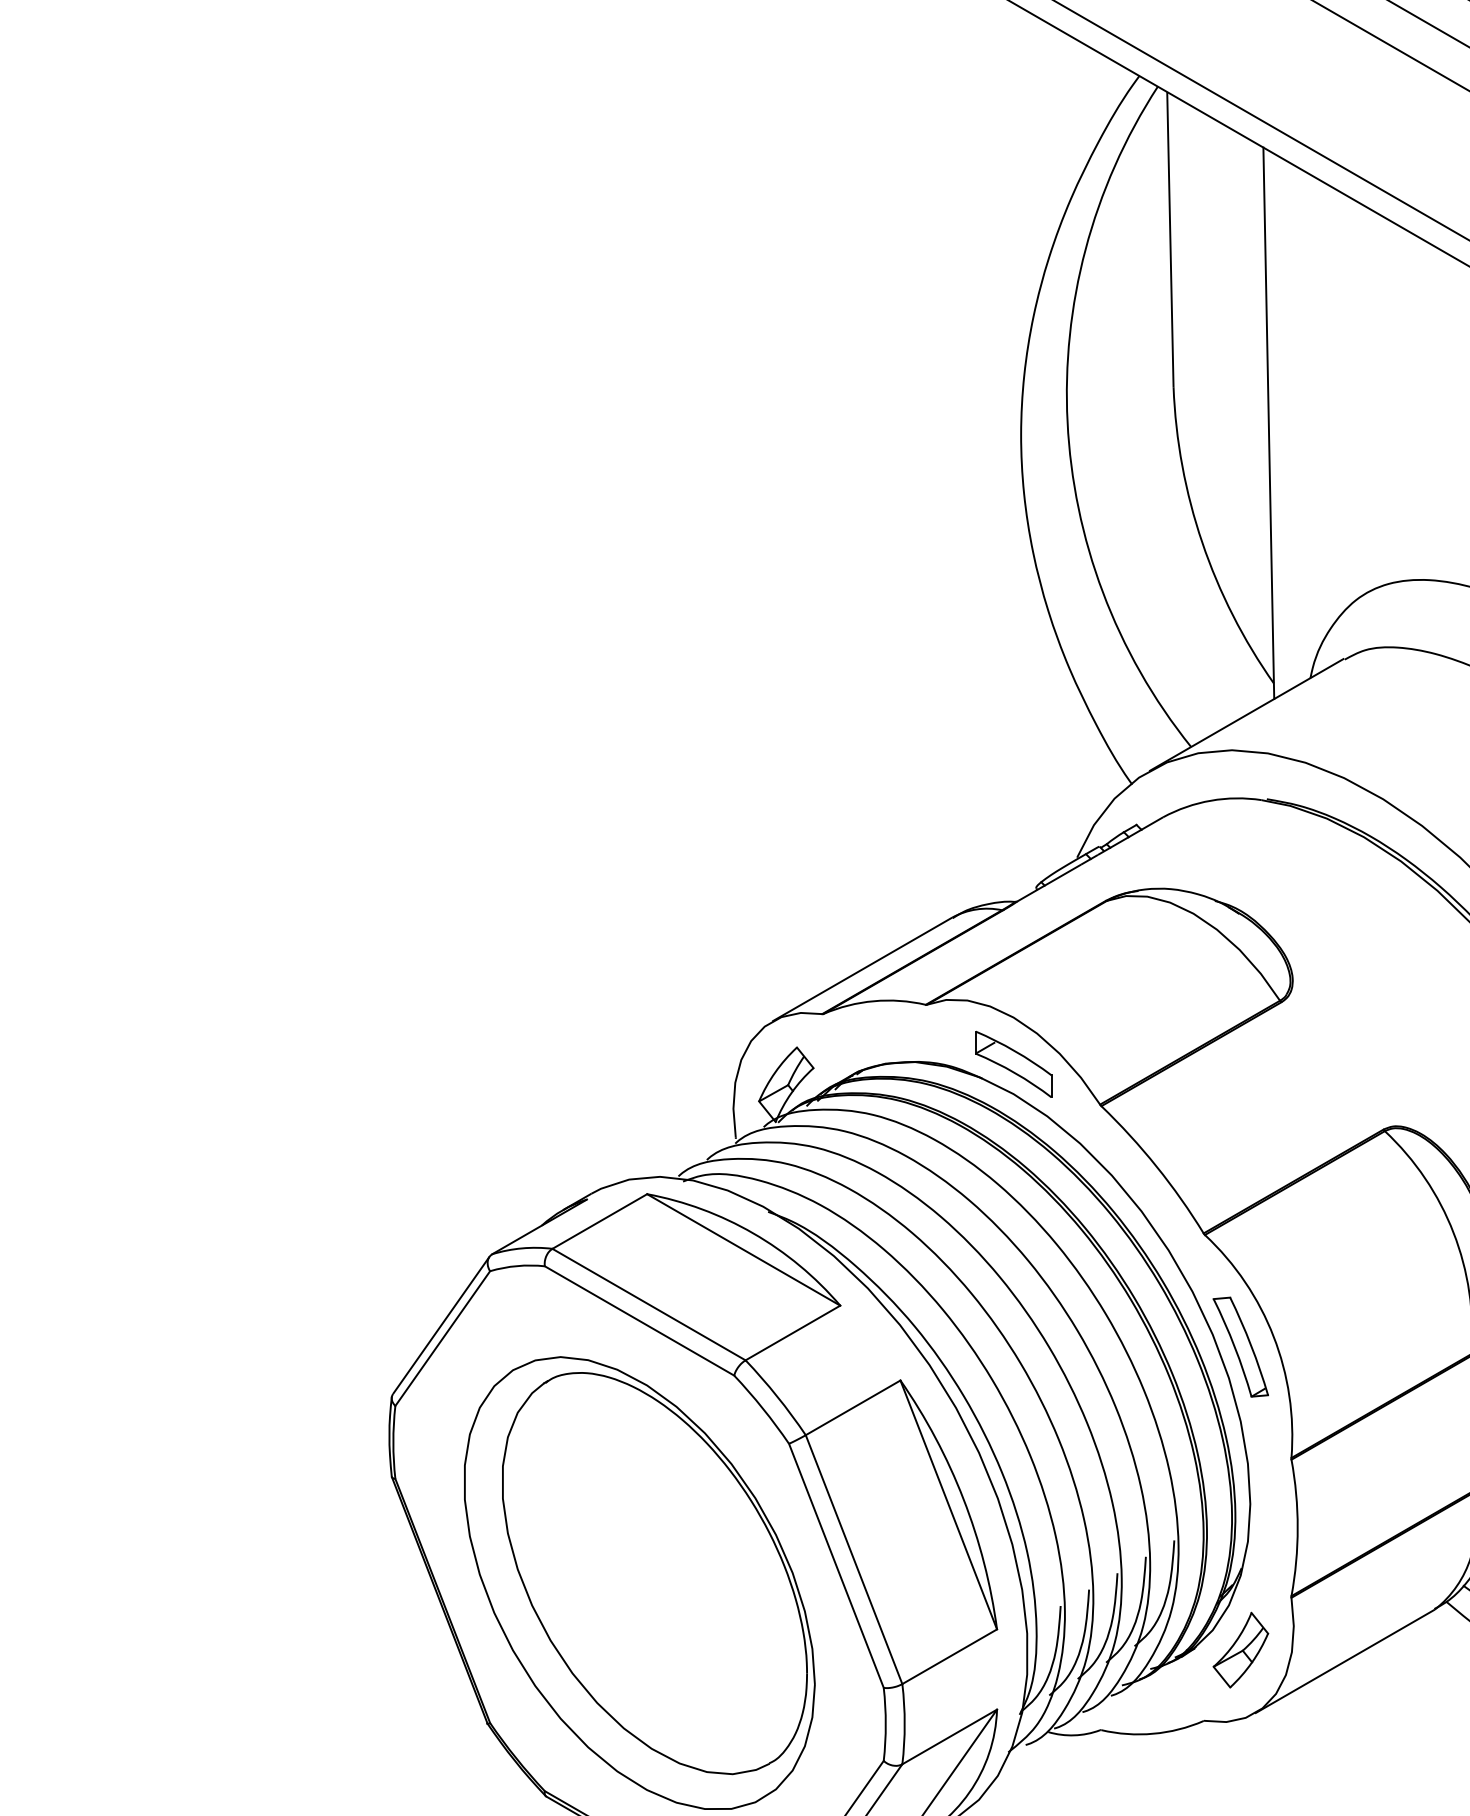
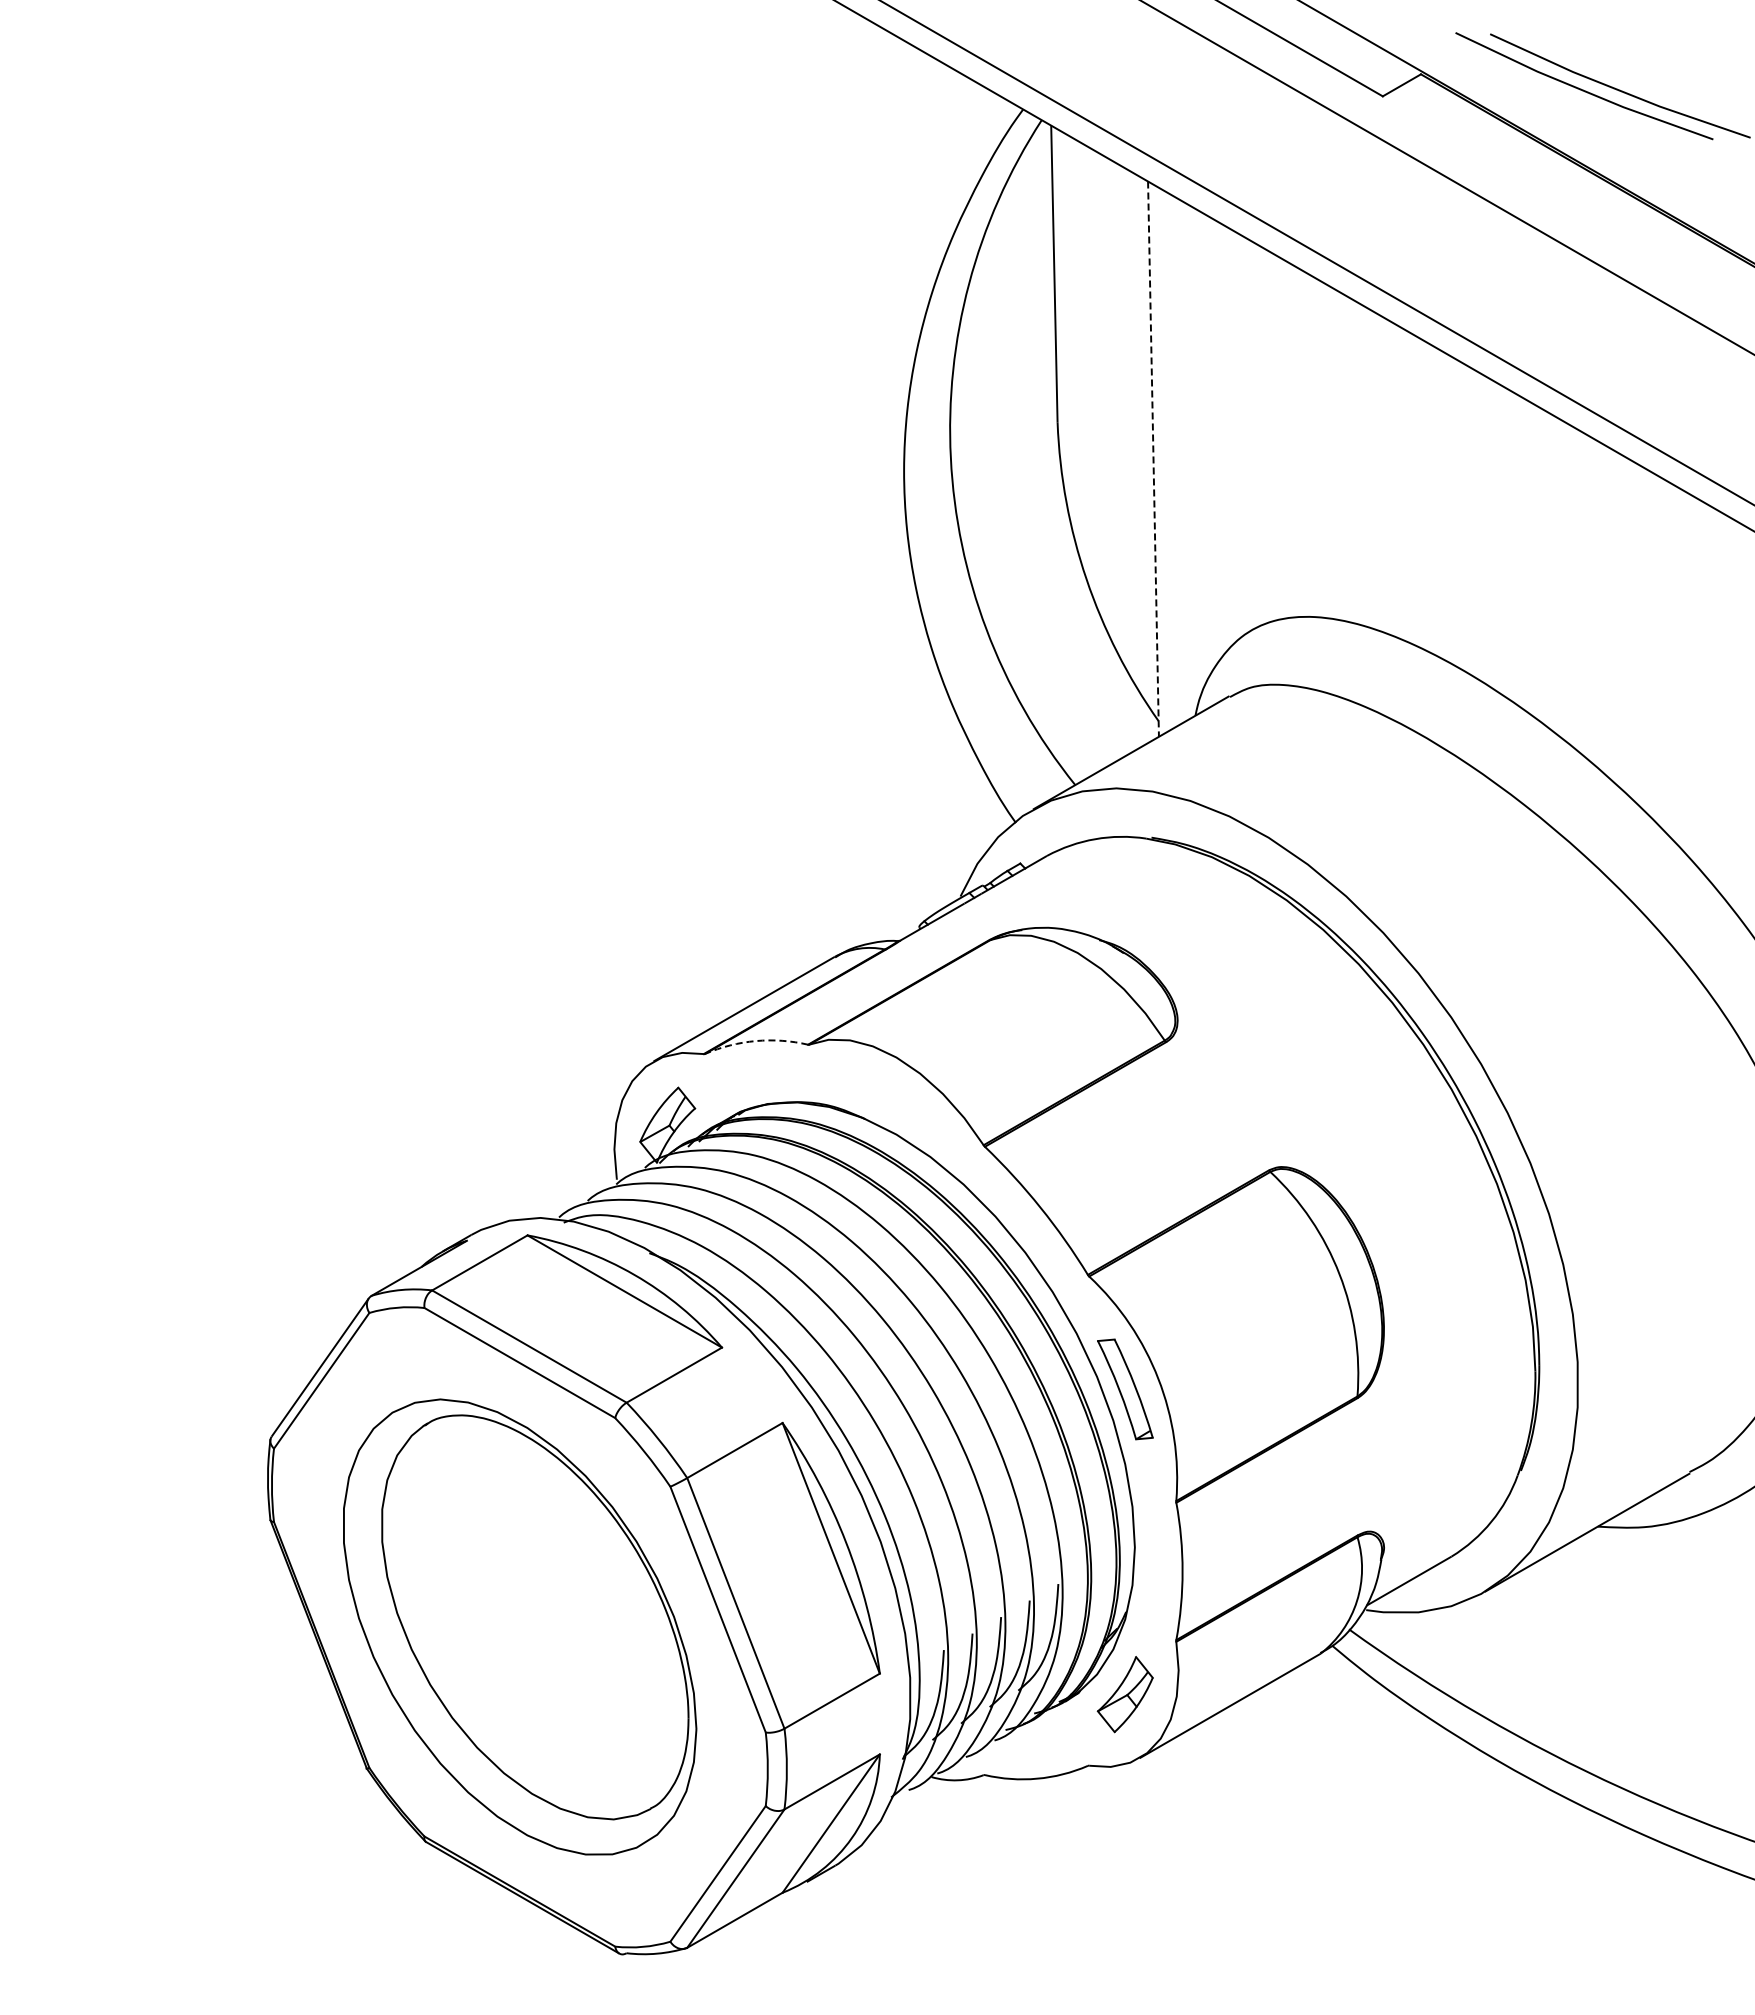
line: (1268, 423) -> (1153, 459), solid -> dashed
arc: (873, 1001) -> (755, 1041), solid -> dashed
part: (1013, 1064) -> (896, 1104), removed

